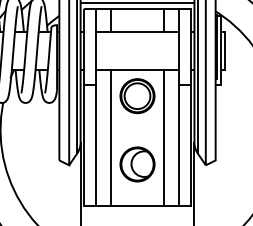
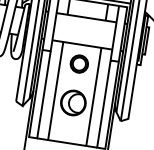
part: (137, 96) -> (79, 64), size x0.7
part: (137, 164) -> (73, 103), moved

